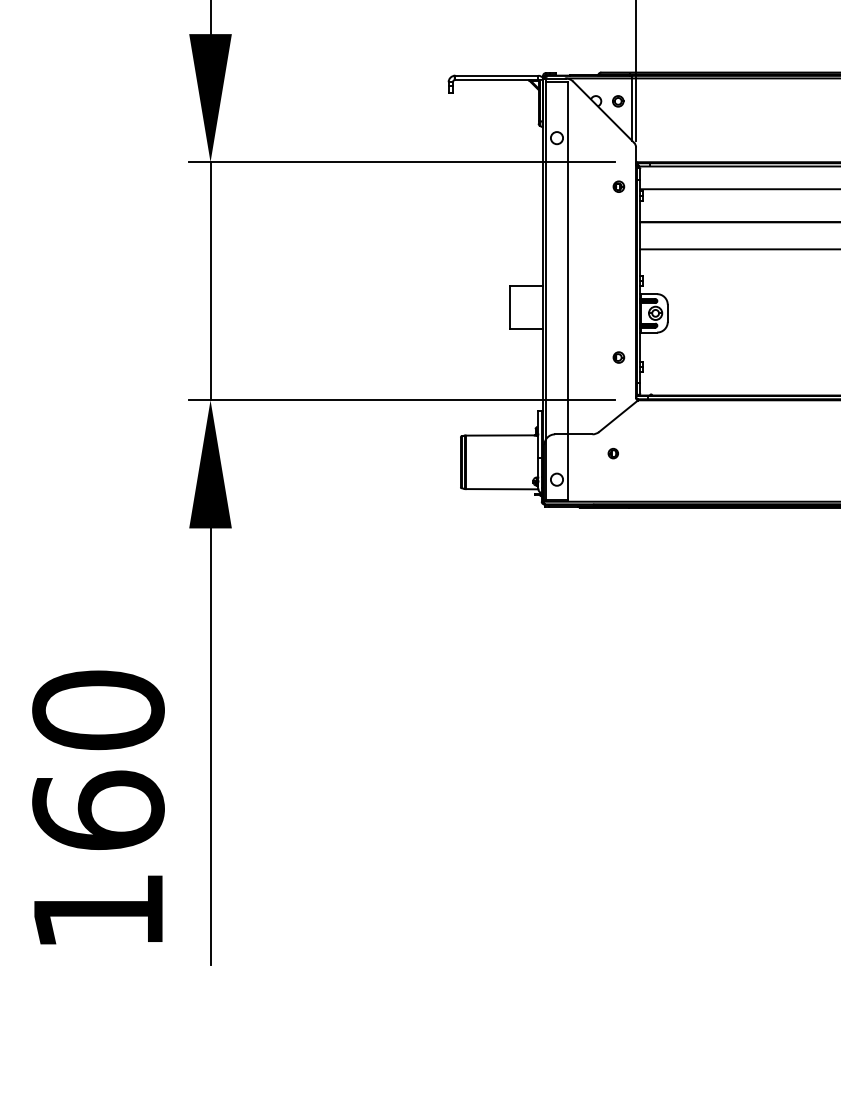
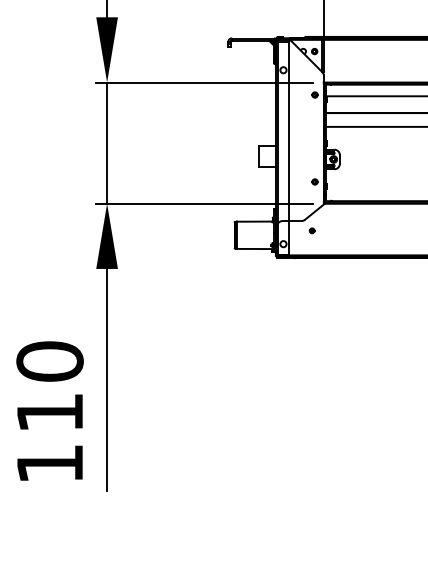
text: (97, 810) -> (49, 412), 160 -> 110

